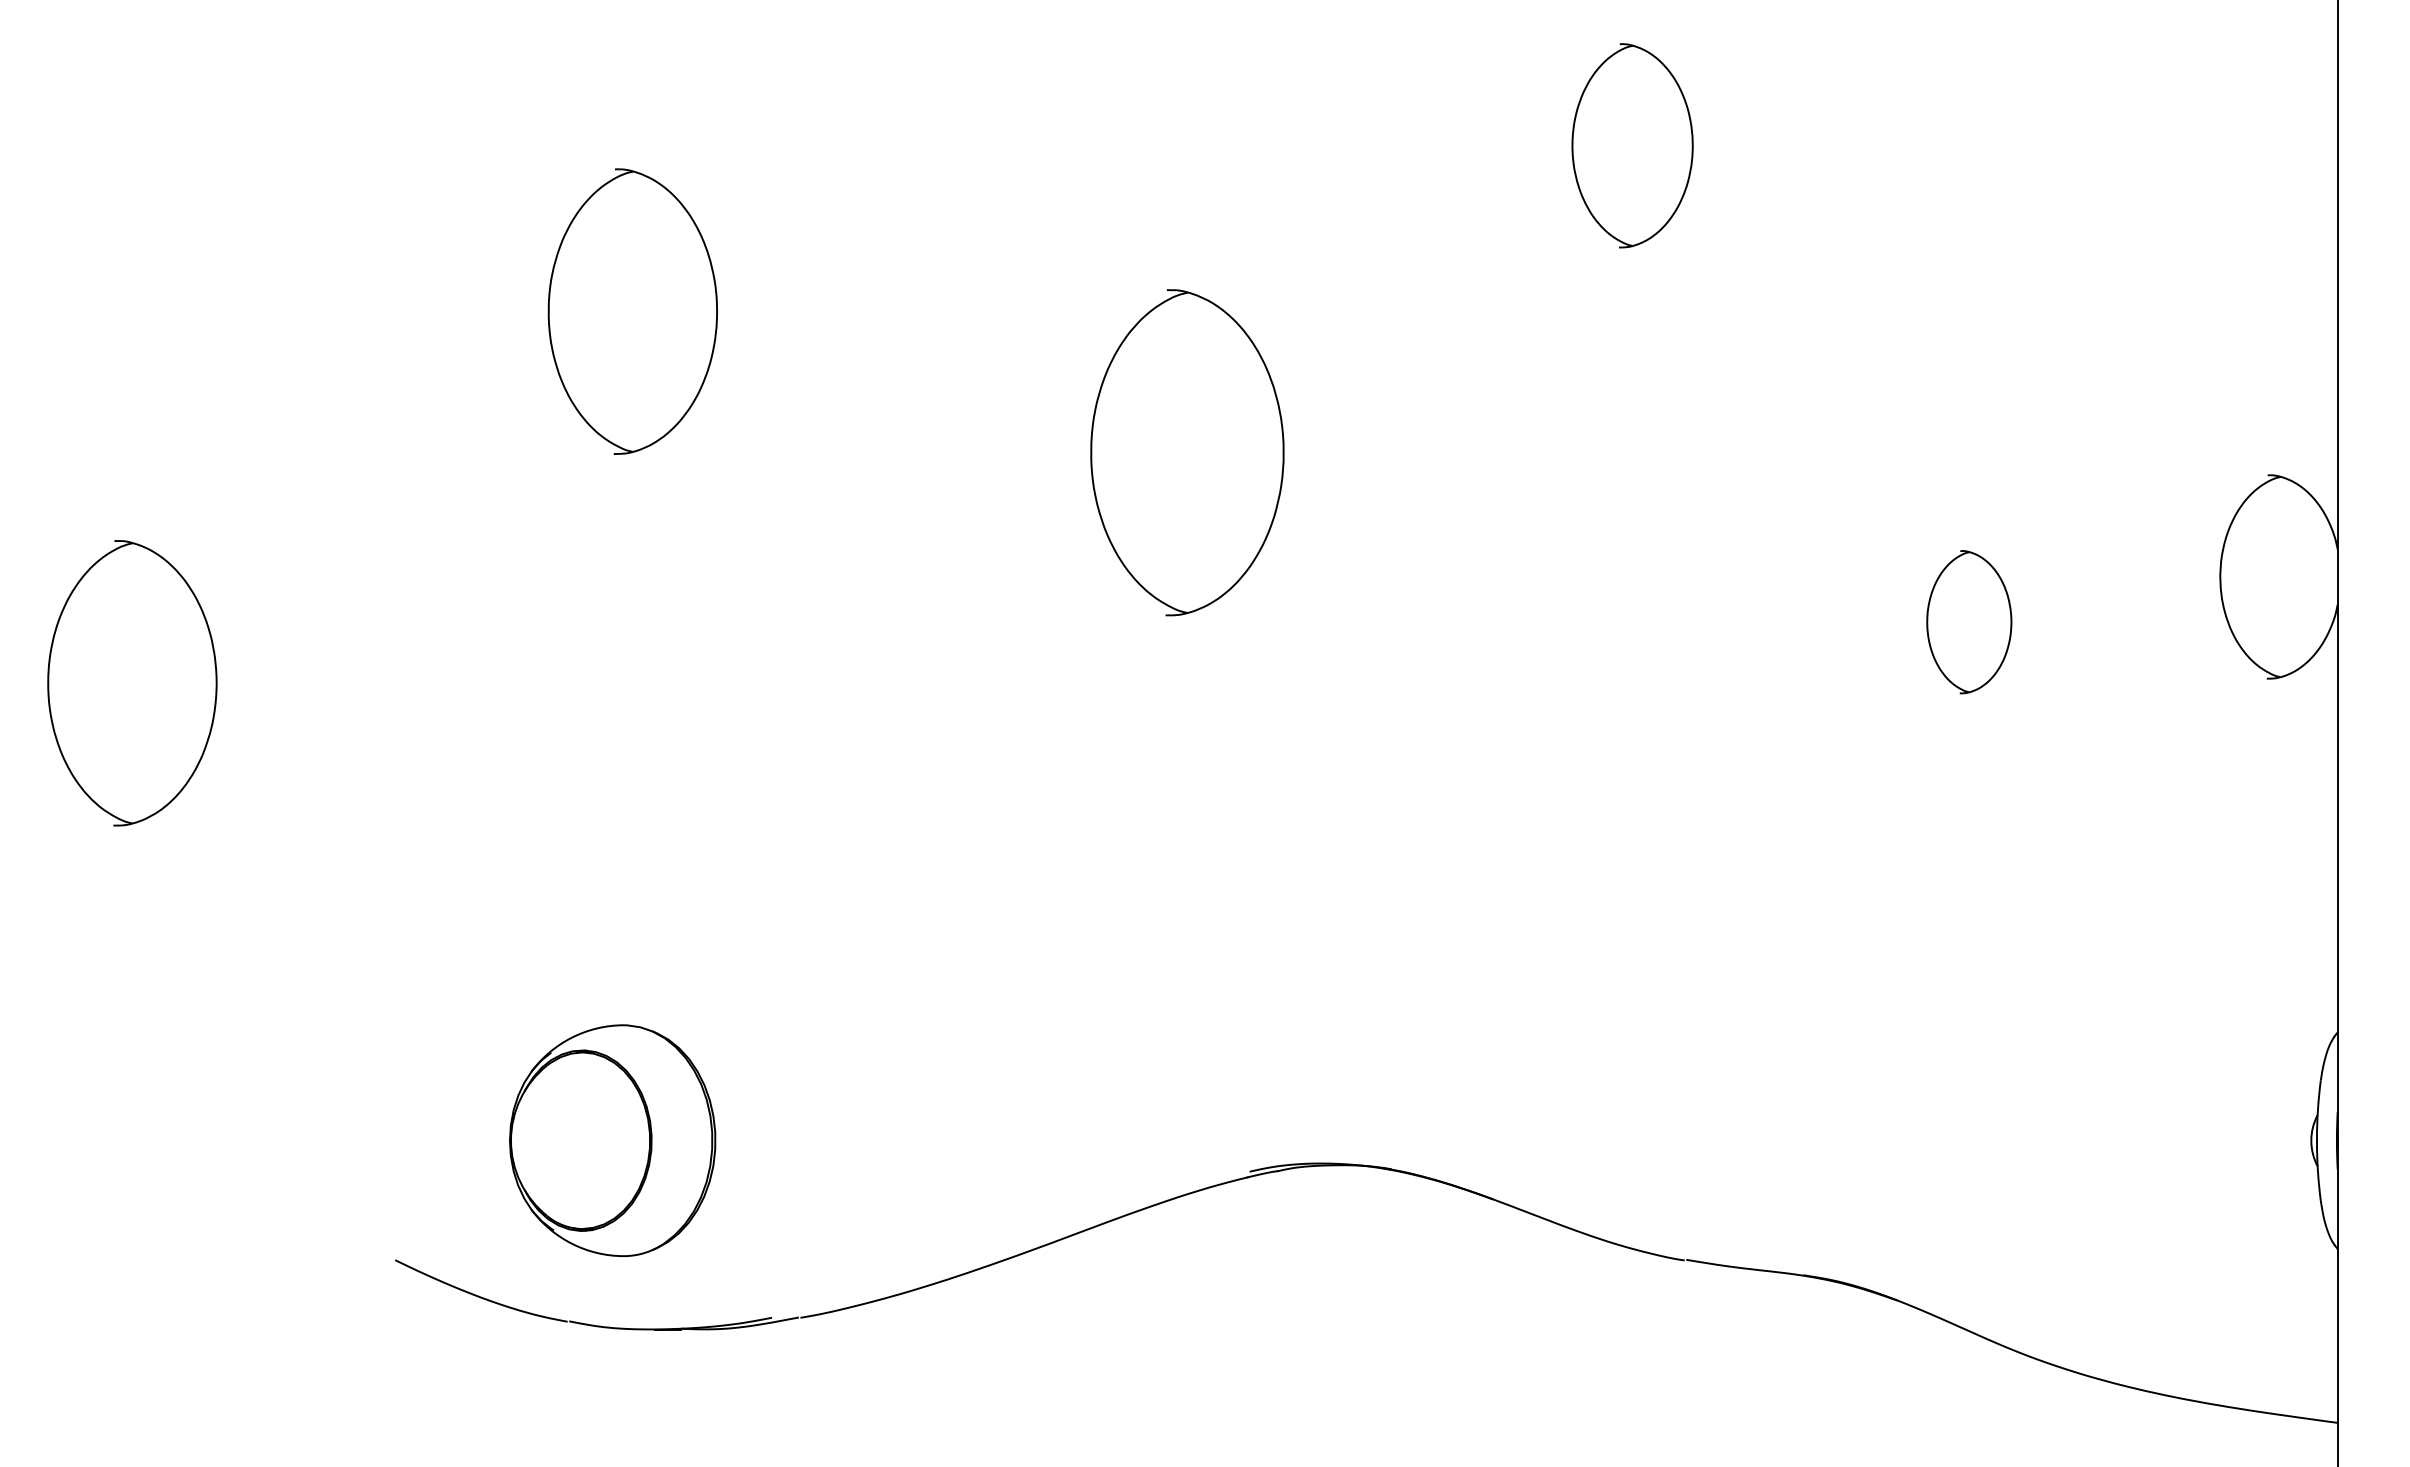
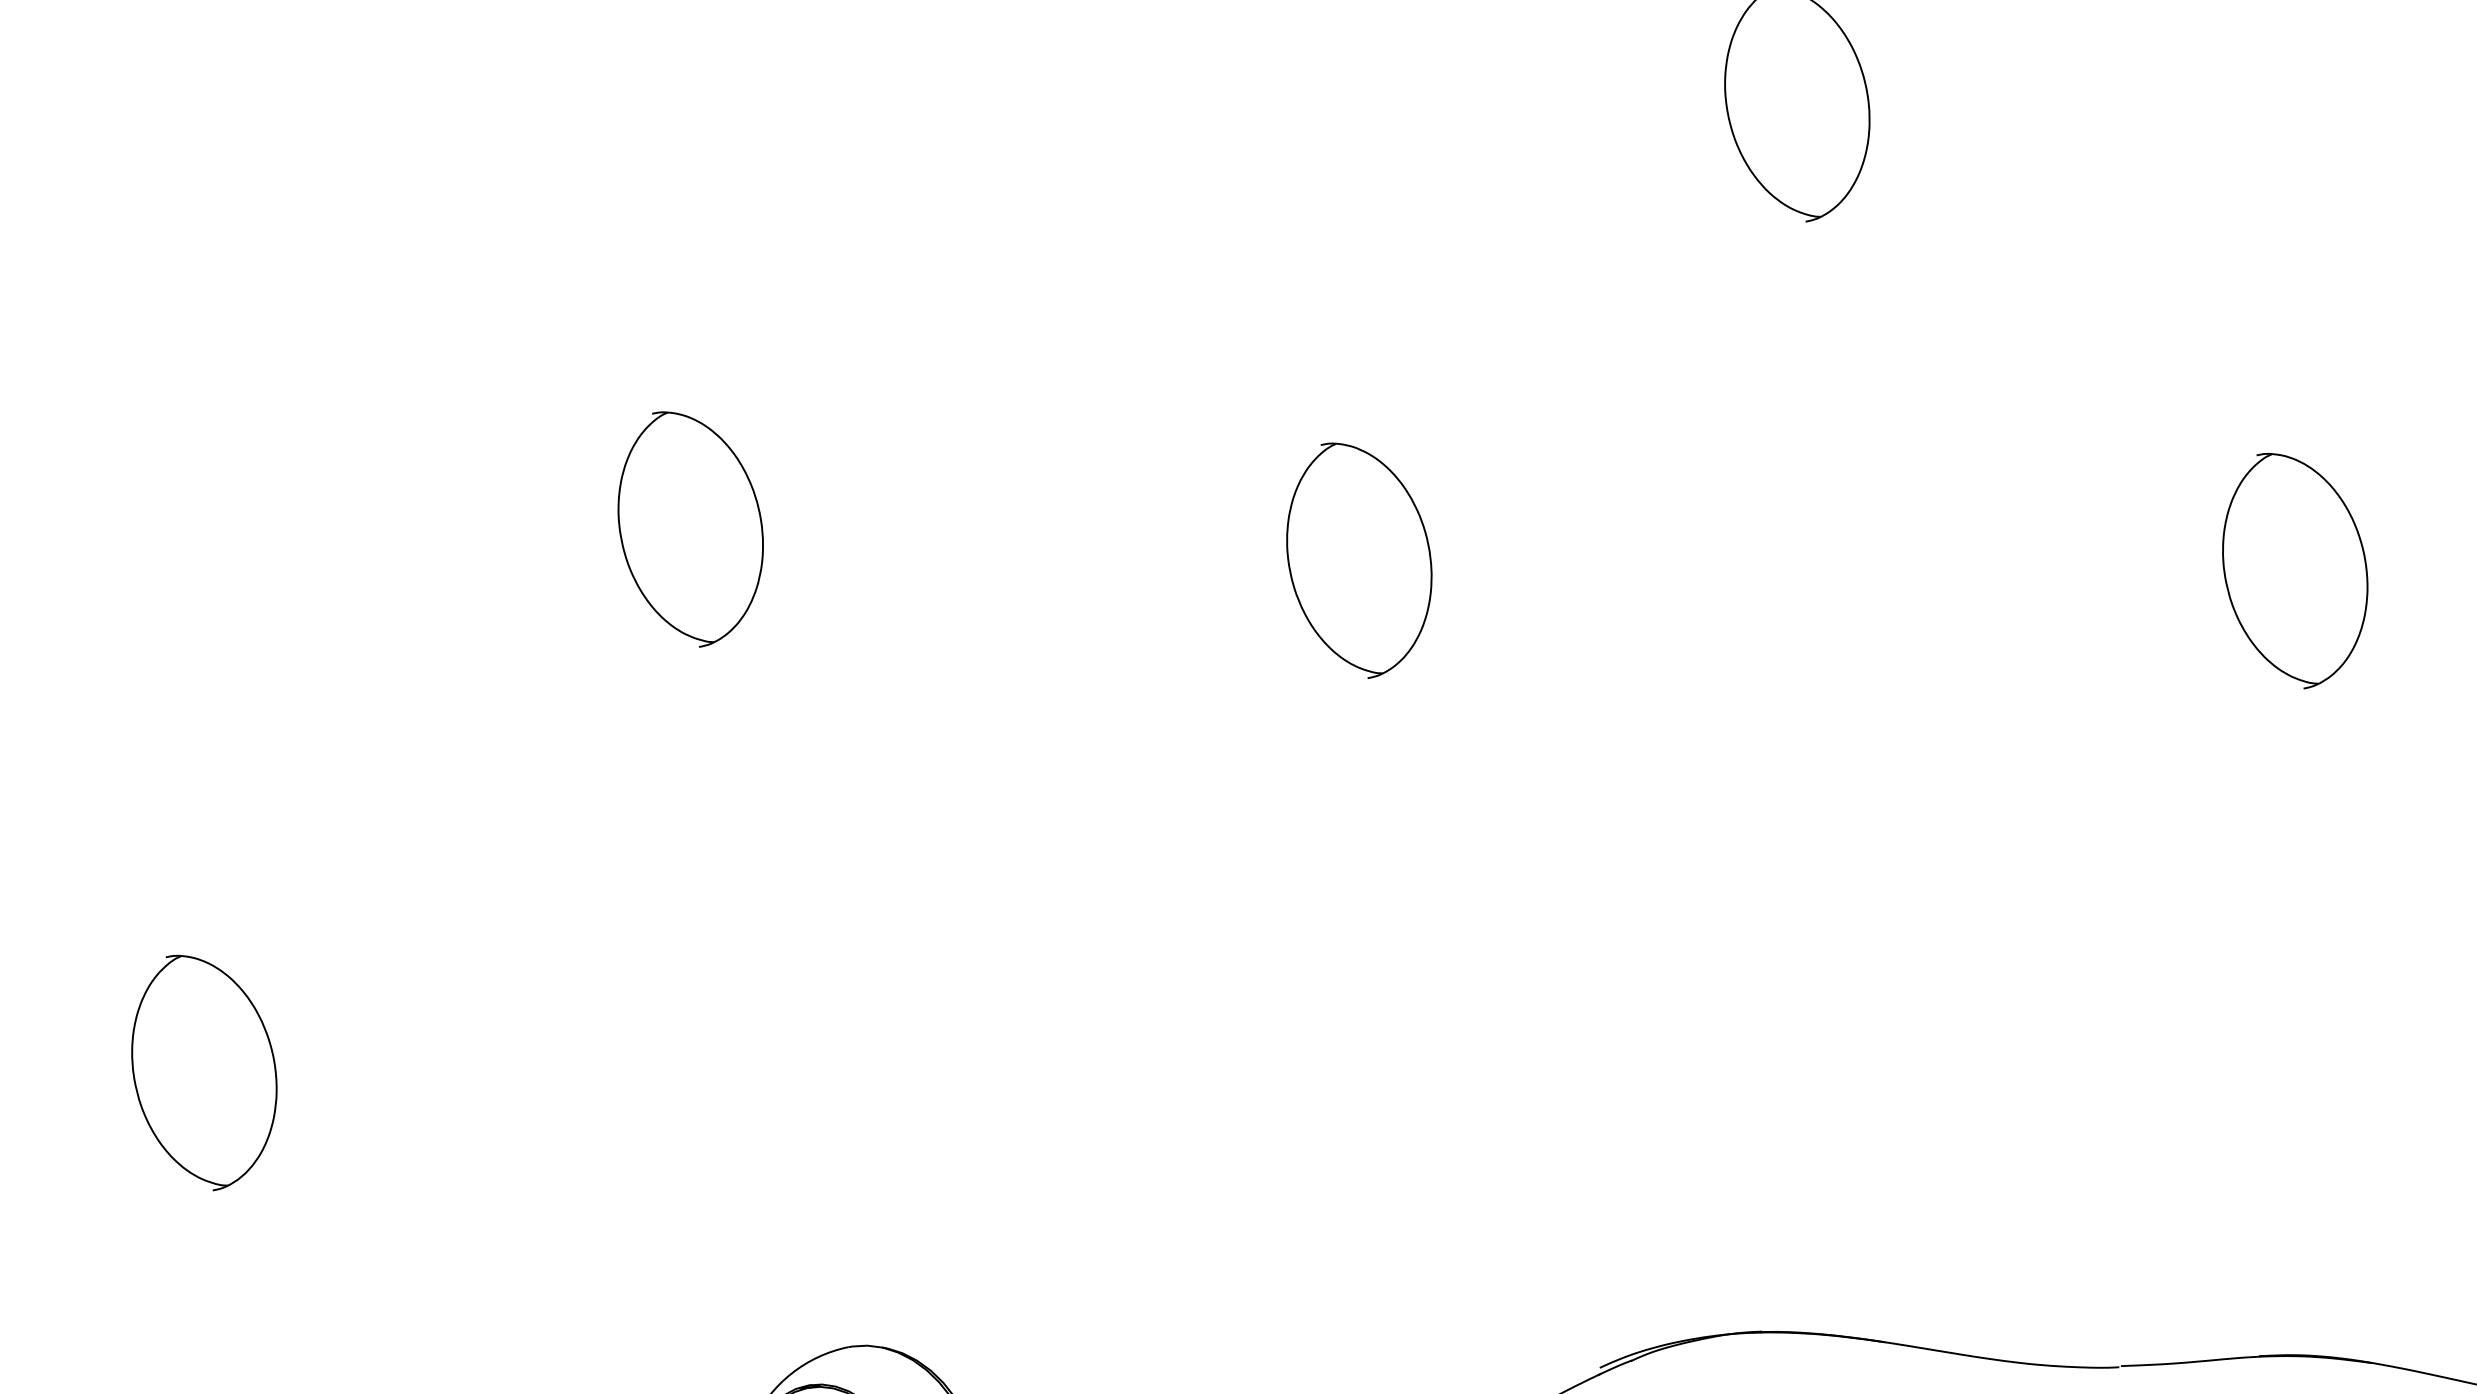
part: (633, 311) -> (691, 526), size x0.71
part: (1187, 452) -> (1359, 558), size x0.62
part: (1969, 621) -> (2295, 567), size x1.43
part: (132, 682) -> (204, 1069), size x0.71

